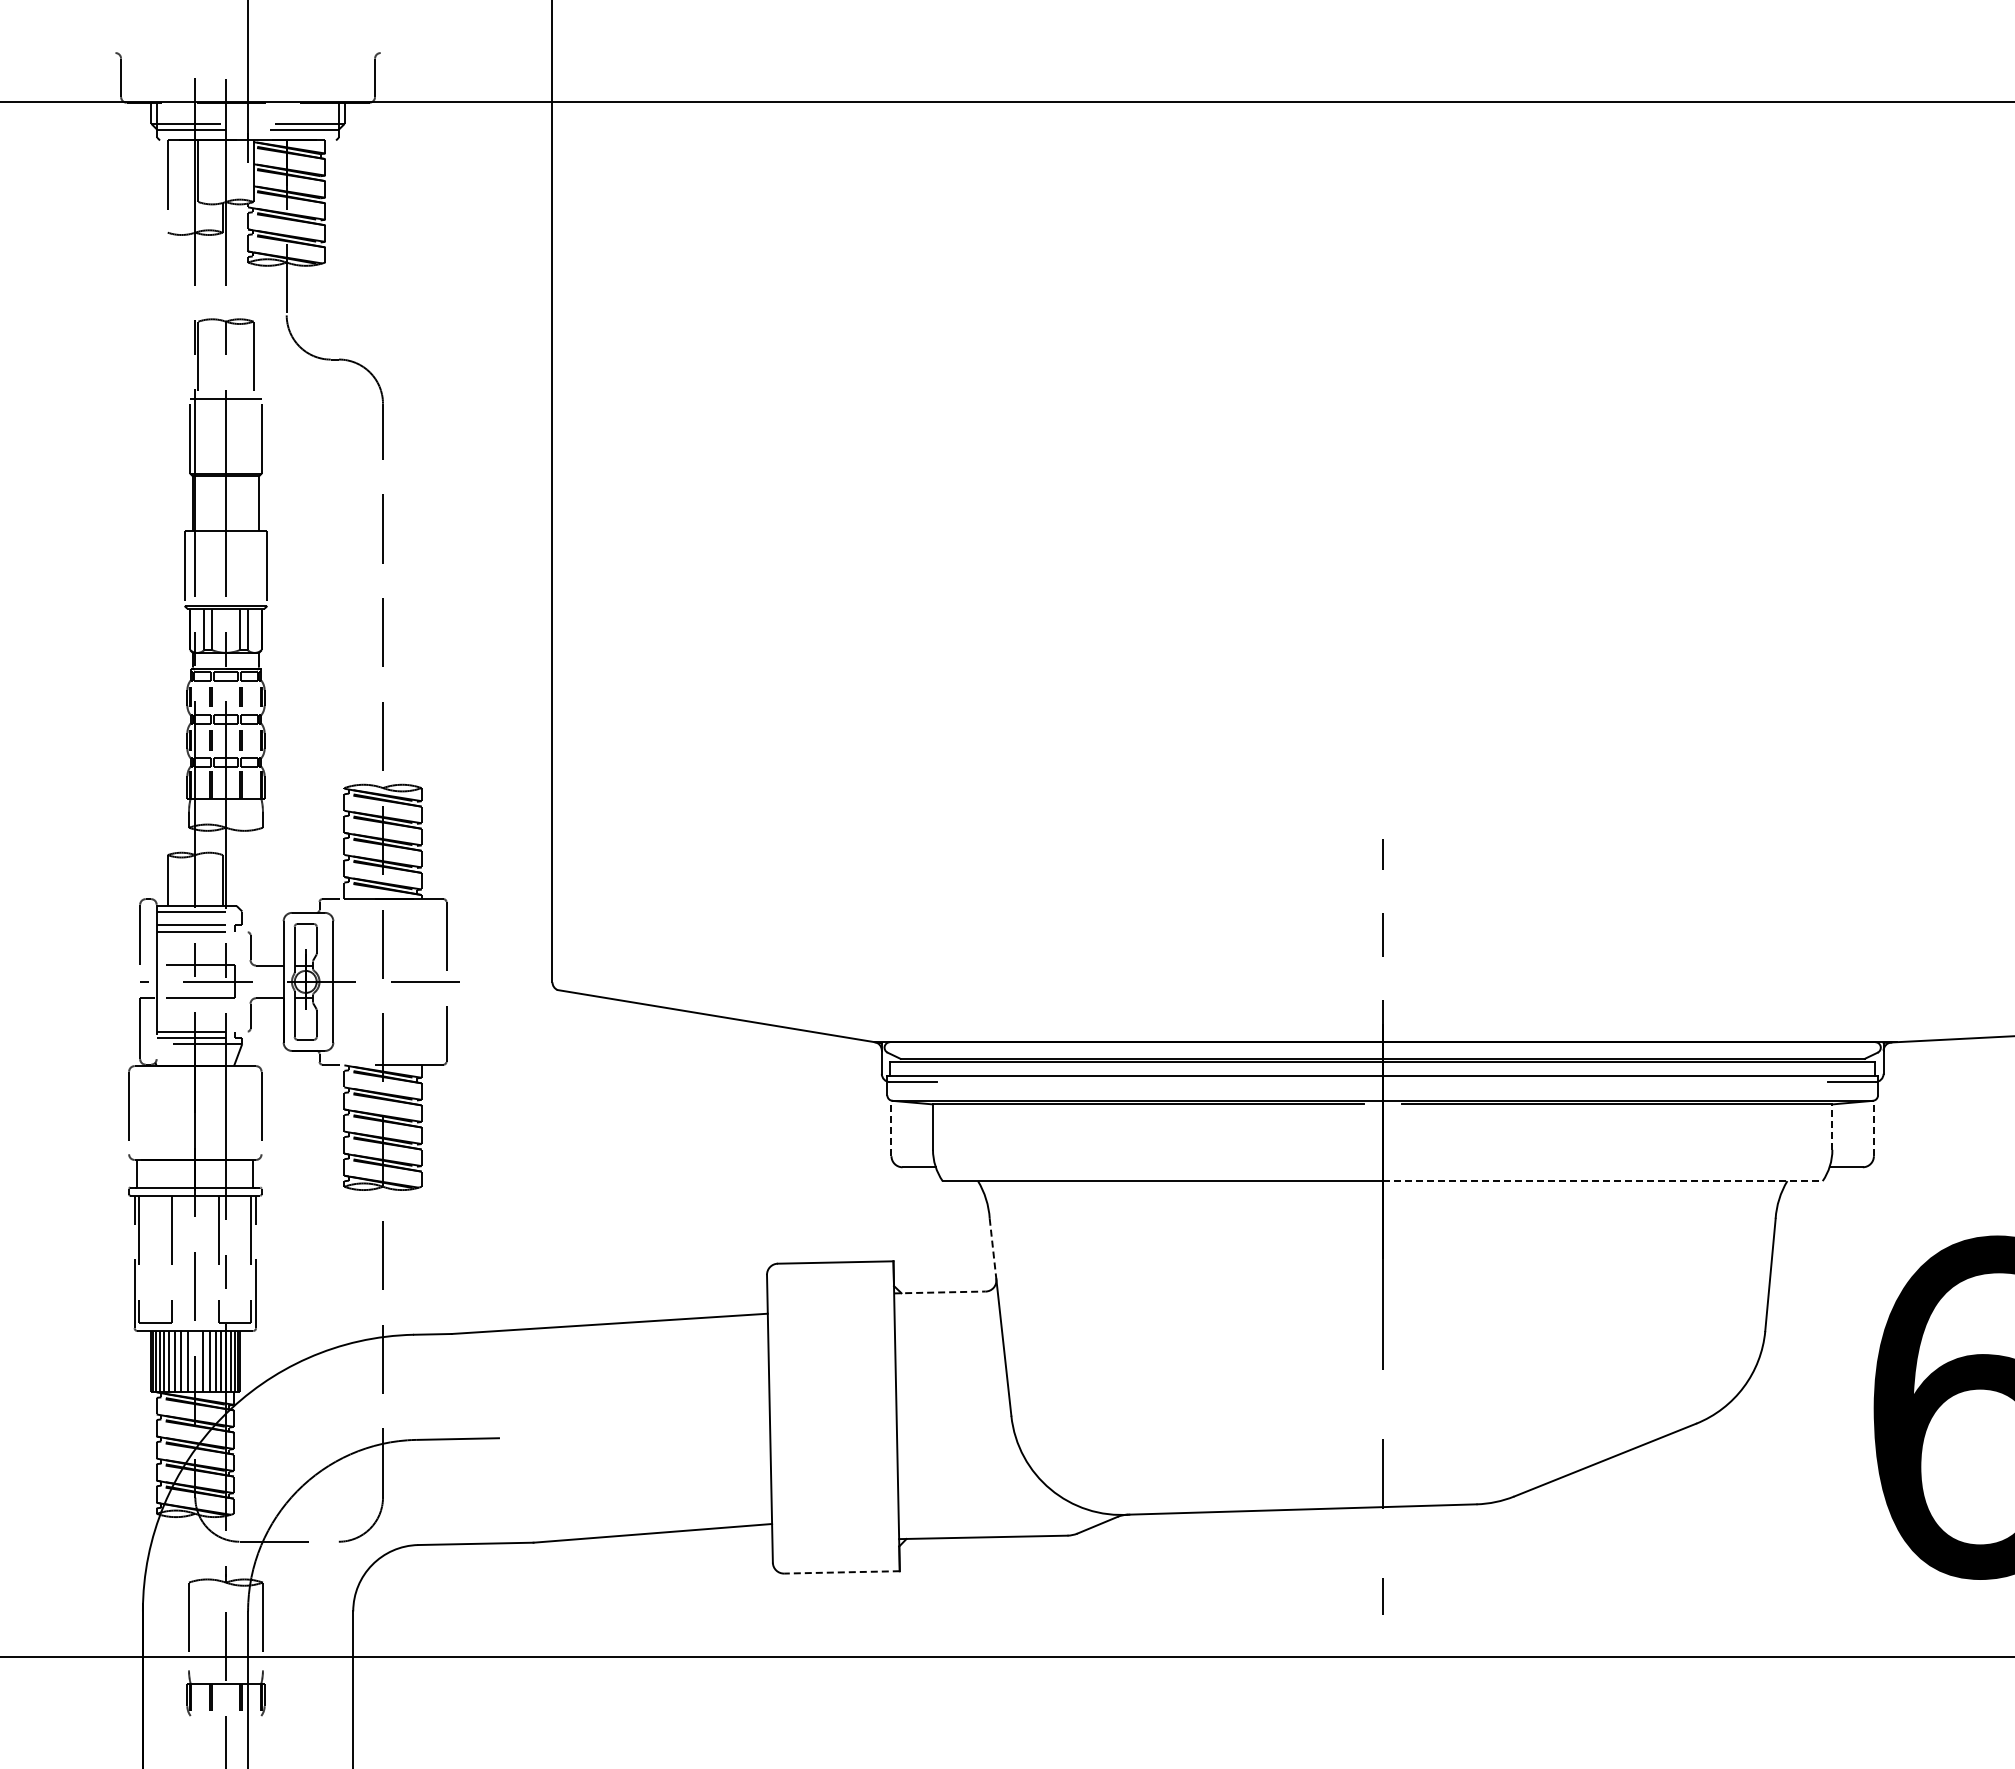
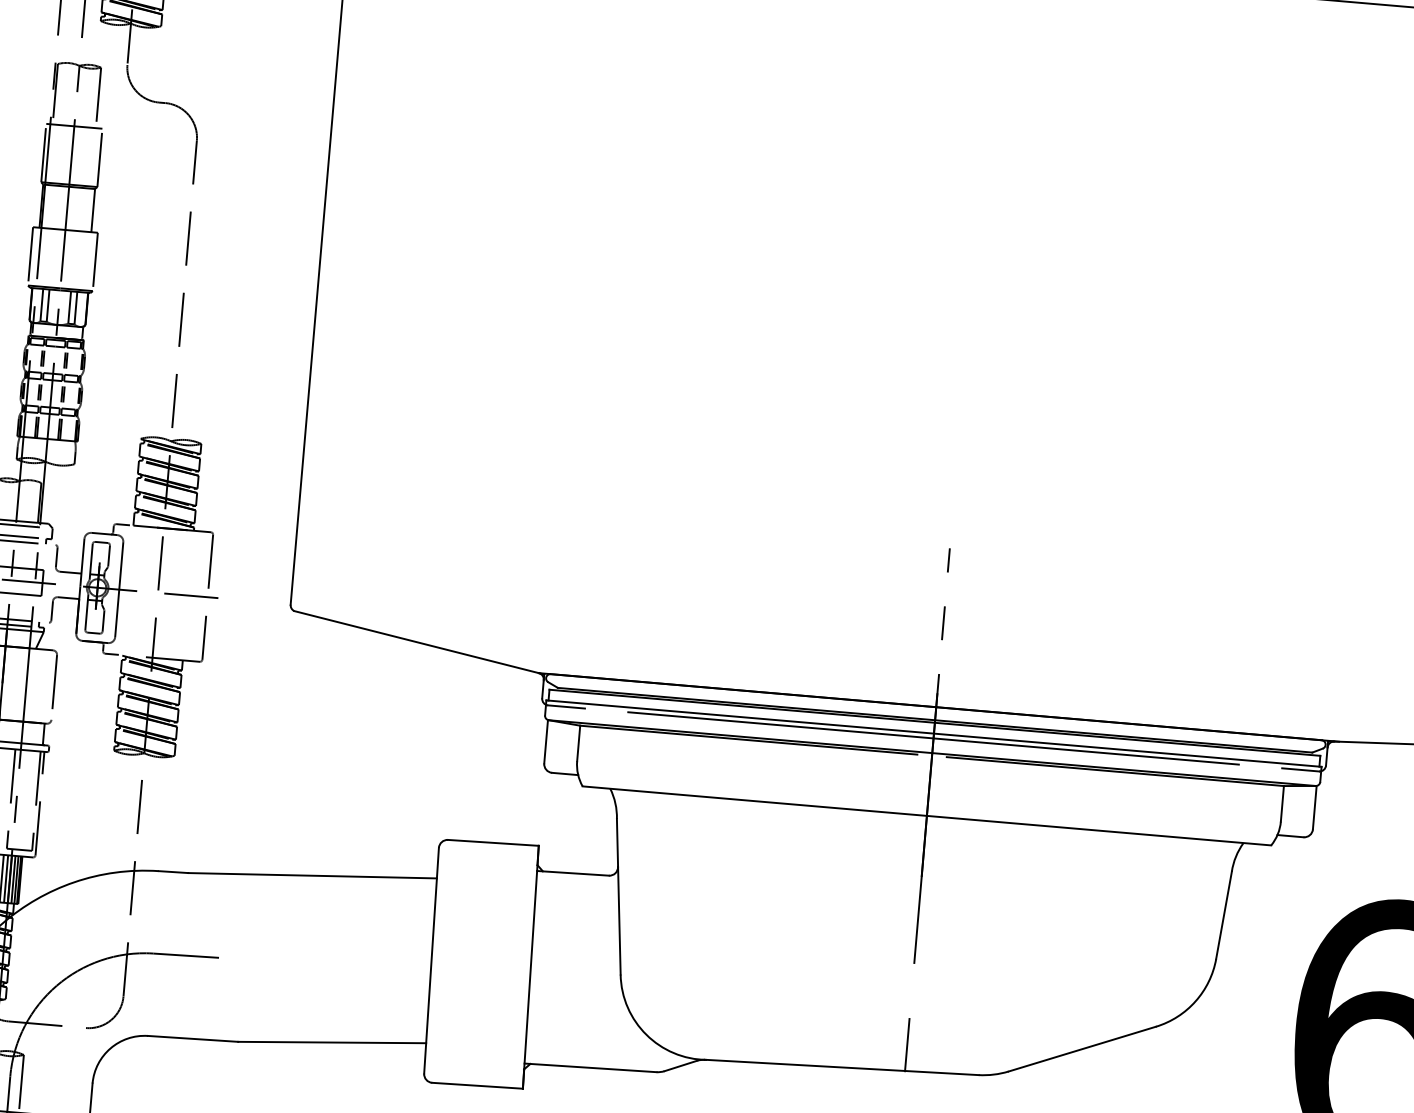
line: (1382, 1082) -> (933, 738), added
line: (1832, 1127) -> (1282, 804), dashed -> solid
line: (891, 1128) -> (546, 741), dashed -> solid
line: (1873, 1128) -> (1314, 807), dashed -> solid
line: (1603, 1181) -> (1099, 831), dashed -> solid
line: (993, 1249) -> (617, 843), dashed -> solid
line: (939, 1292) -> (572, 873), dashed -> solid
line: (841, 1572) -> (477, 1085), dashed -> solid

